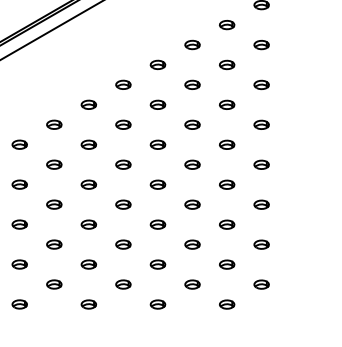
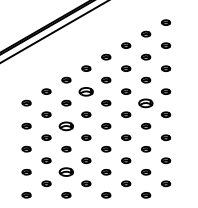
part: (123, 124) -> (86, 91), size x1.6
part: (227, 143) -> (146, 102), size x1.6
part: (89, 183) -> (66, 125), size x1.6
part: (89, 265) -> (66, 172), size x1.6

